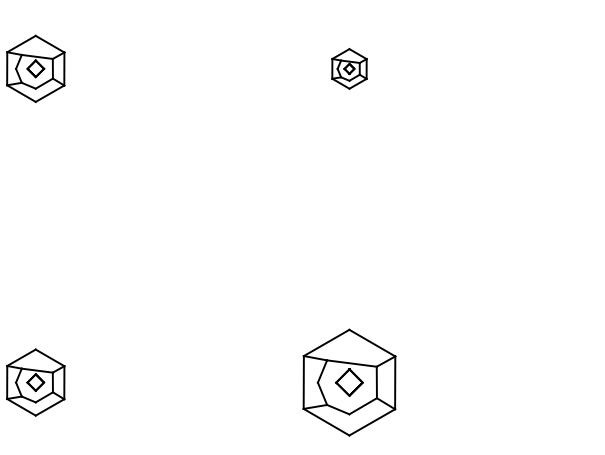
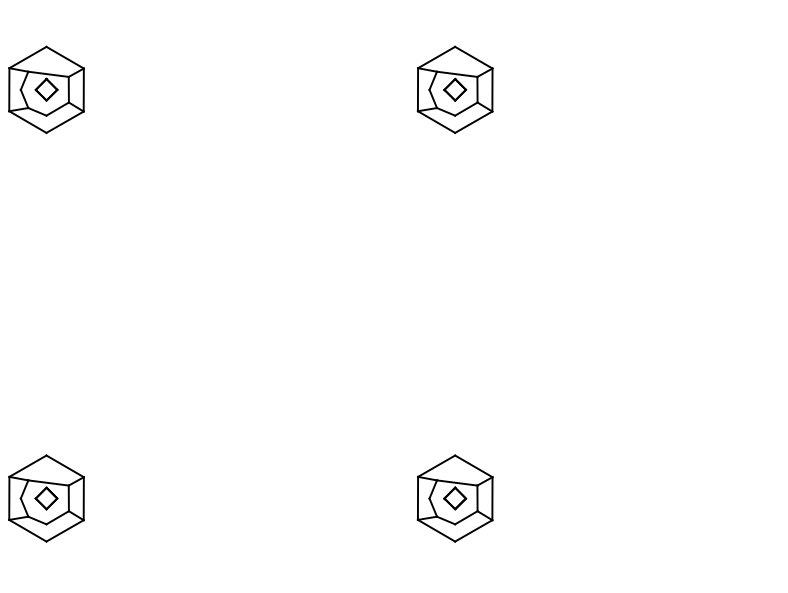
part: (349, 68) -> (455, 89), size x1.67
part: (349, 382) -> (455, 498), size x0.62

